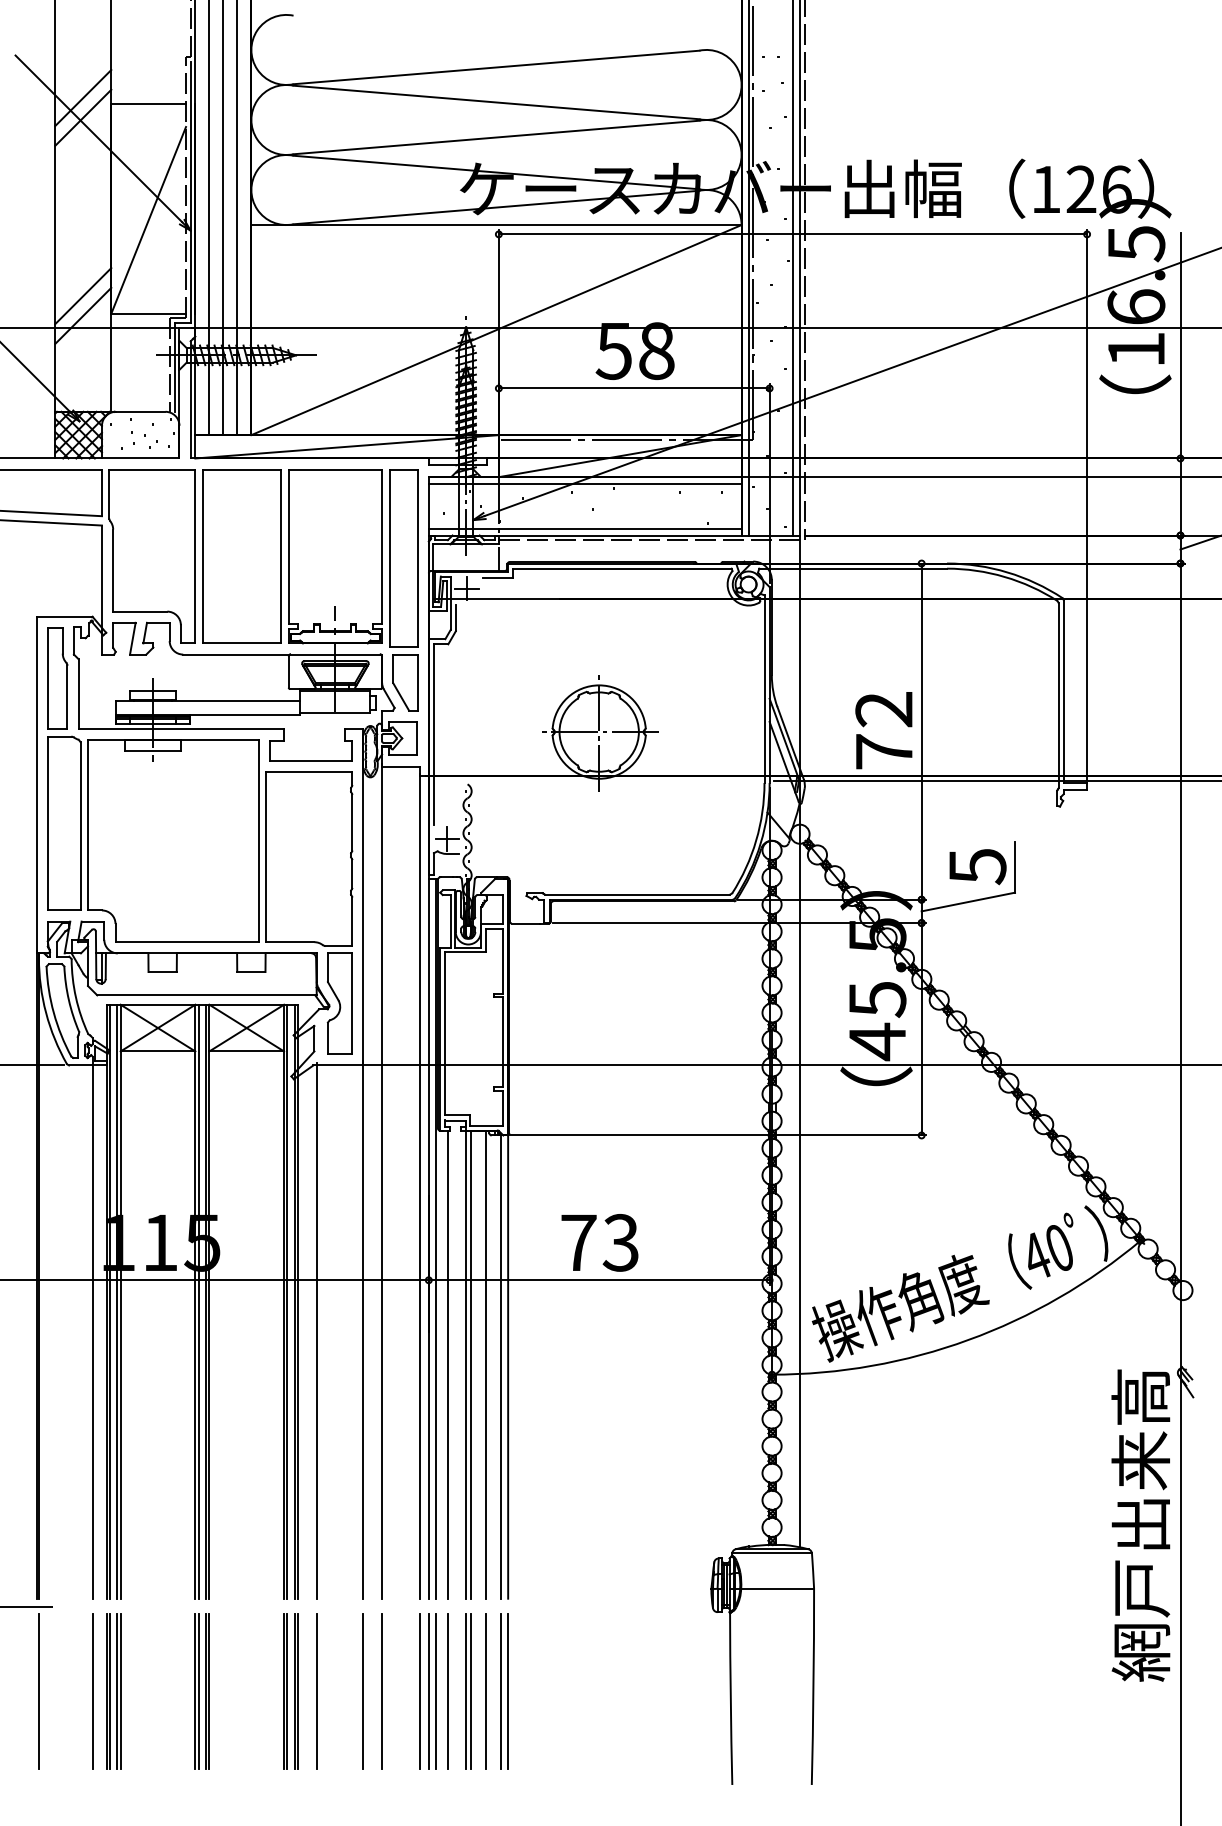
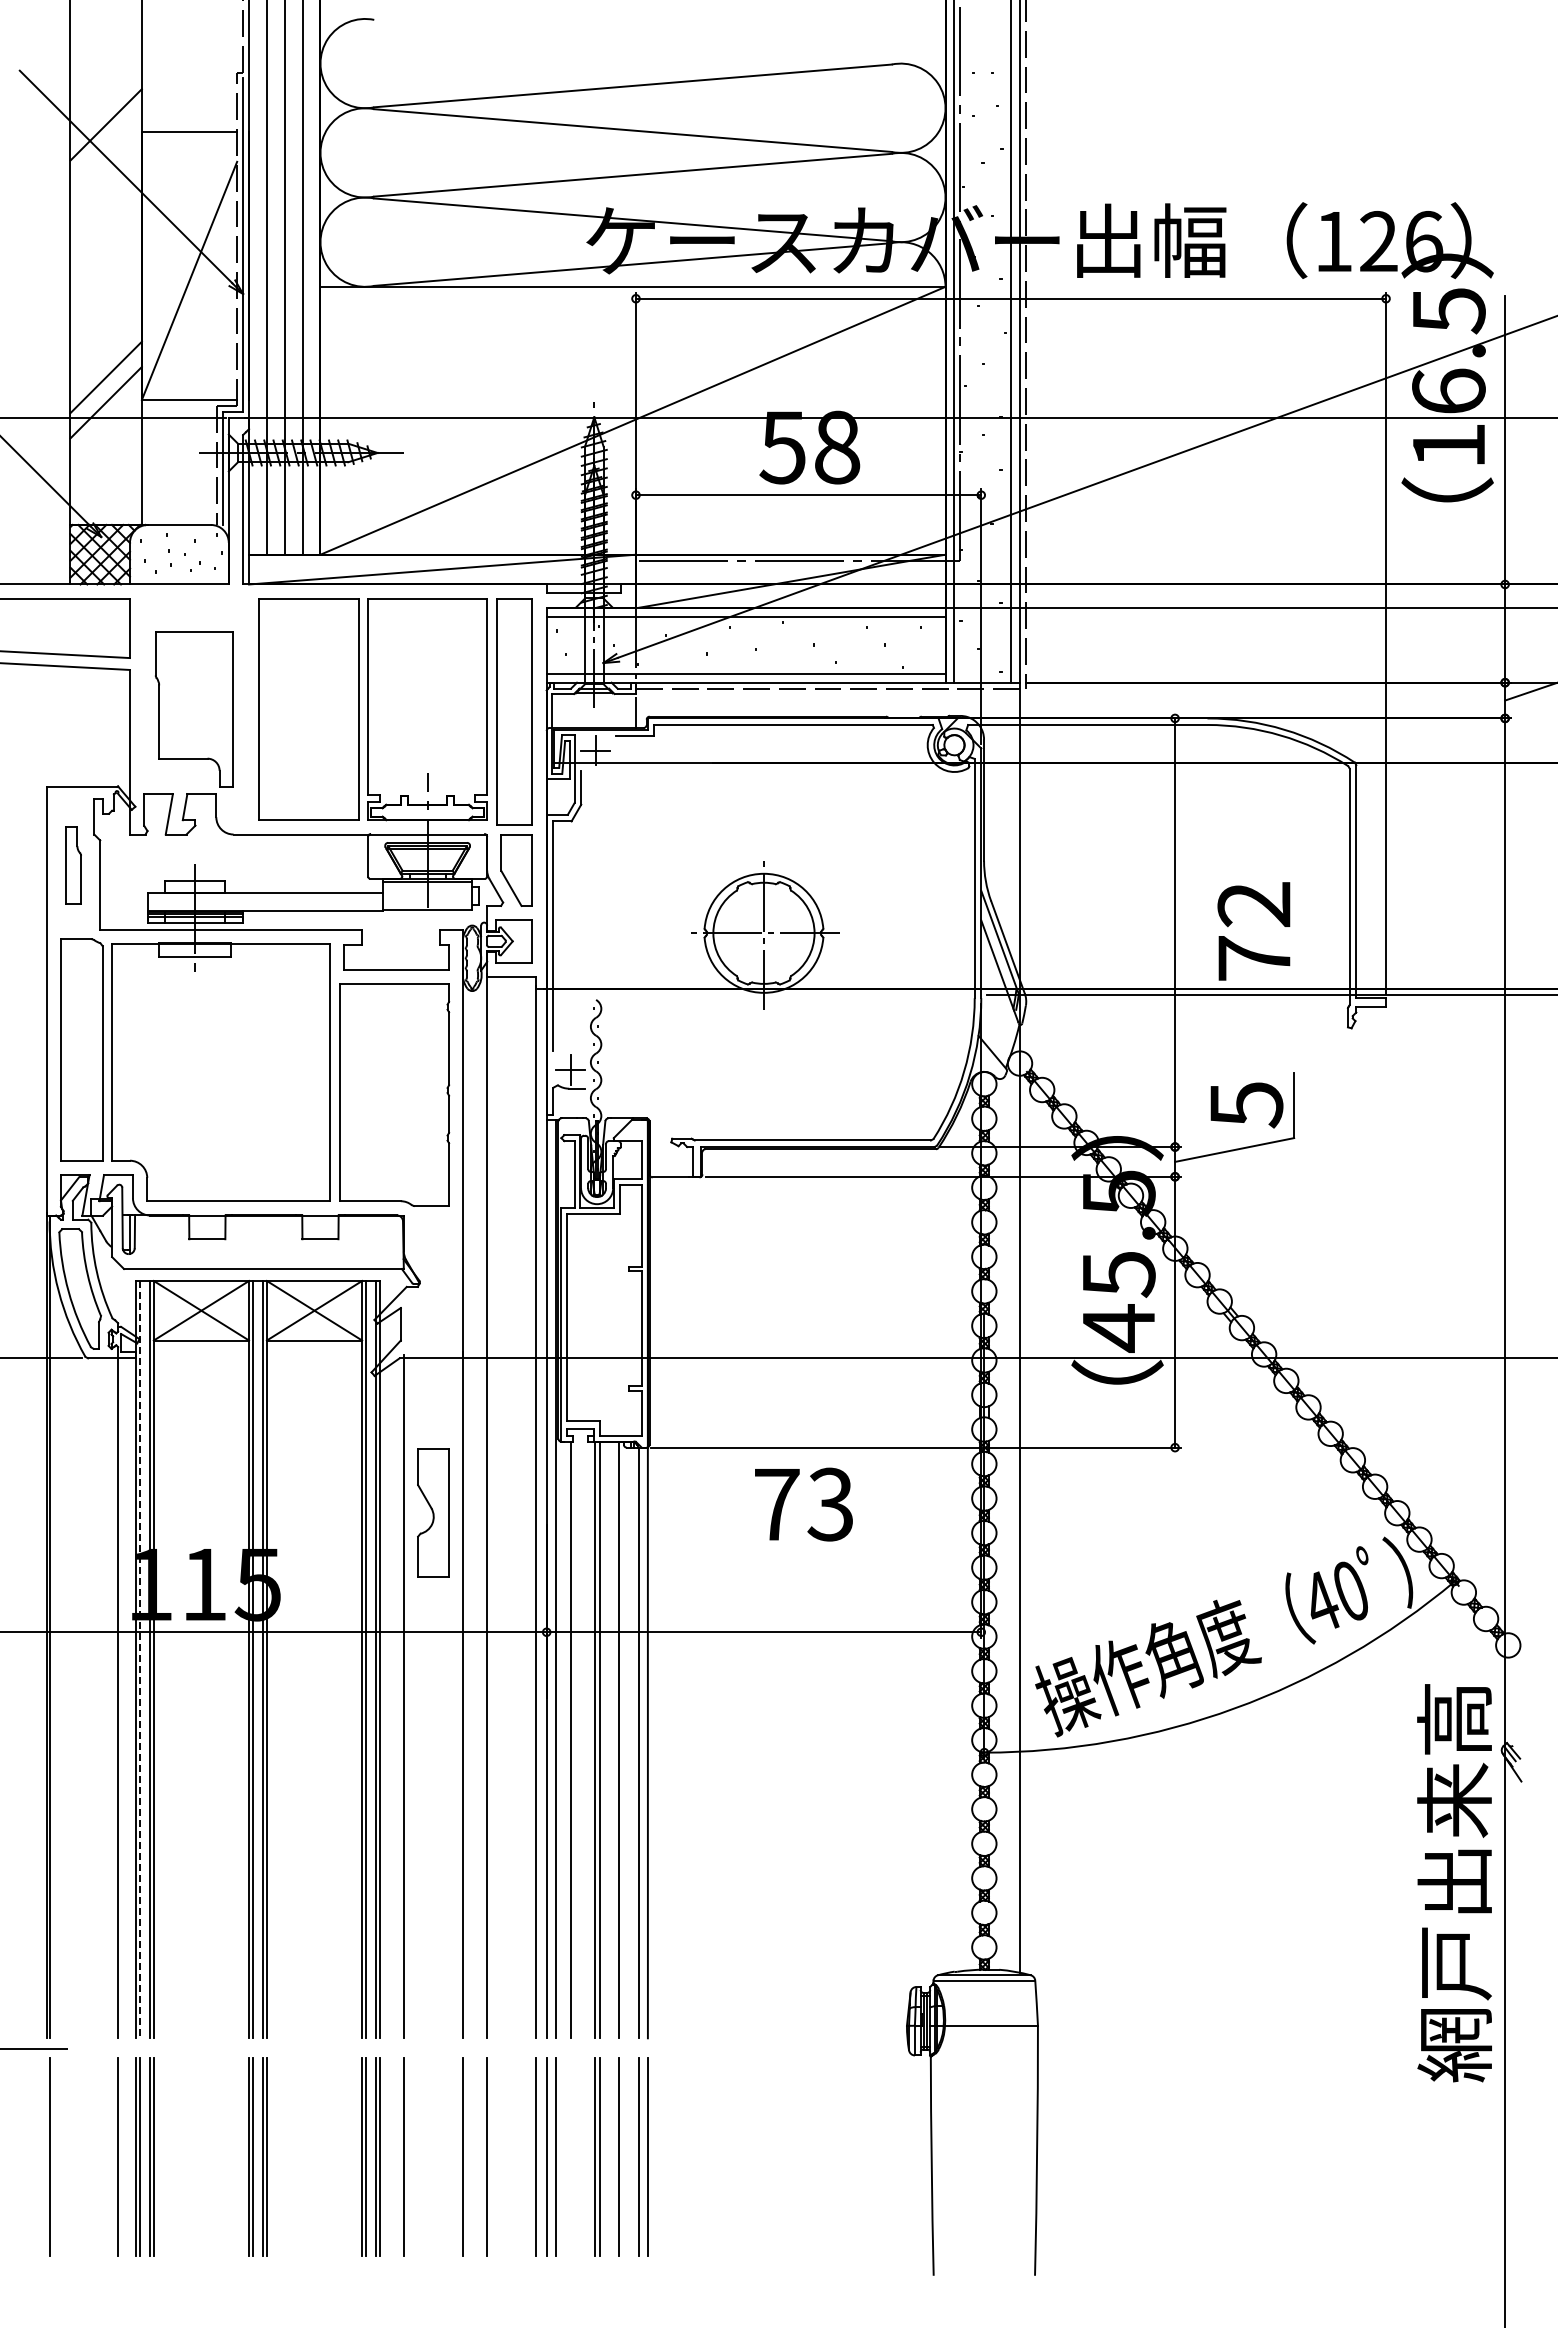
line: (82, 117) -> (105, 149), removed
part: (151, 556) -> (193, 709), size x0.7
part: (57, 678) -> (73, 865), size x0.6
text: (883, 730) -> (1253, 931), moved
part: (340, 1003) -> (433, 1512), moved
text: (599, 1242) -> (803, 1504), moved
line: (110, 1301) -> (140, 1659), solid -> dashed
text: (1140, 1525) -> (1454, 1883), moved
line: (447, 1691) -> (570, 2156), removed

